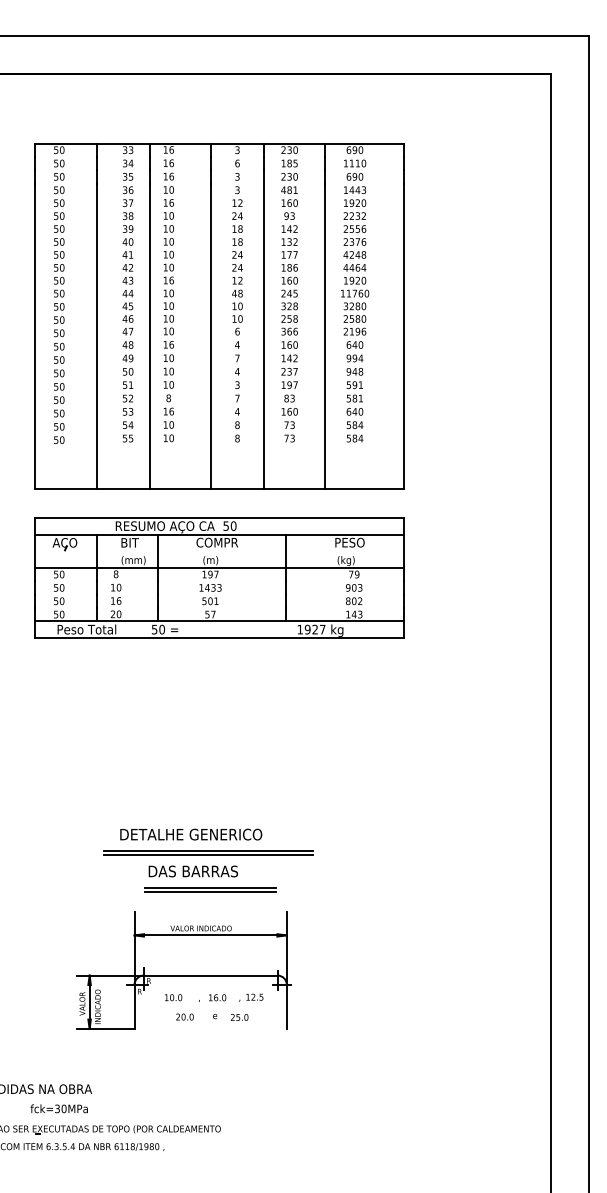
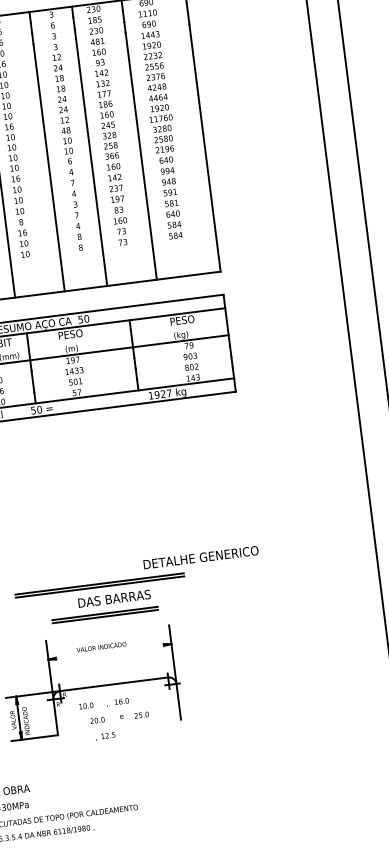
text: (217, 542) -> (75, 333), COMPR -> PESO
text: (191, 834) -> (201, 557), moved
text: (192, 871) -> (113, 598), moved
line: (210, 935) -> (109, 651), removed
text: (251, 997) -> (105, 736), moved

